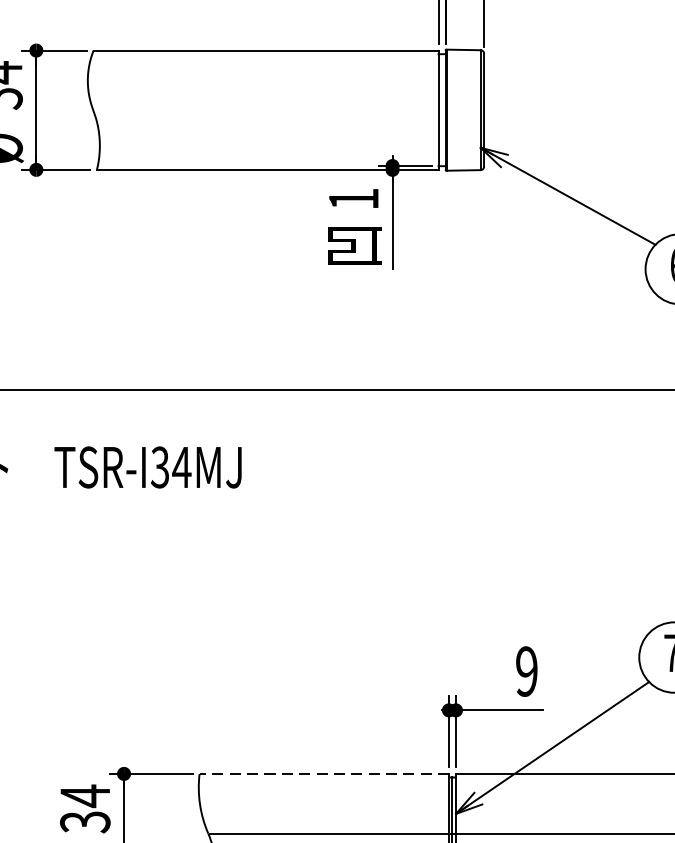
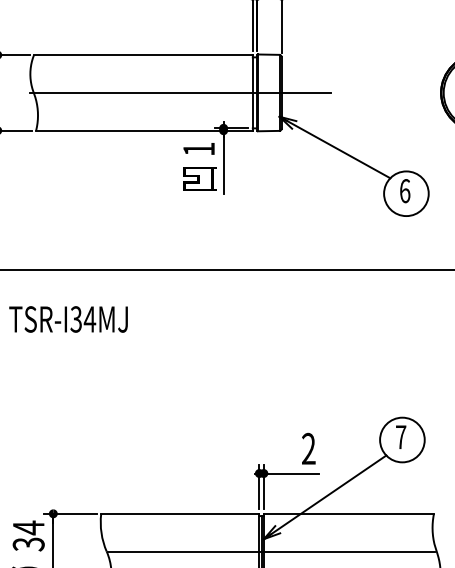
line: (324, 109) -> (180, 92), added
text: (526, 670) -> (308, 448), 9 -> 2
line: (322, 773) -> (179, 513), dashed -> solid

